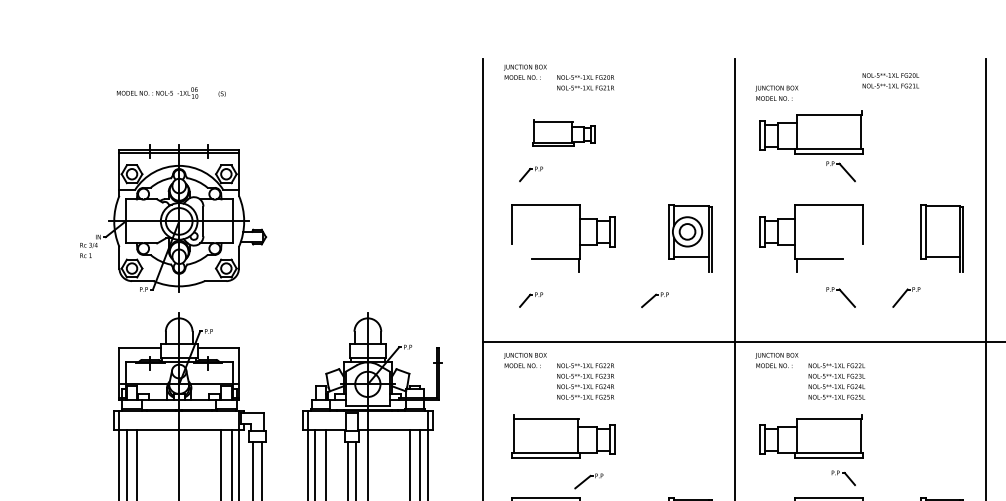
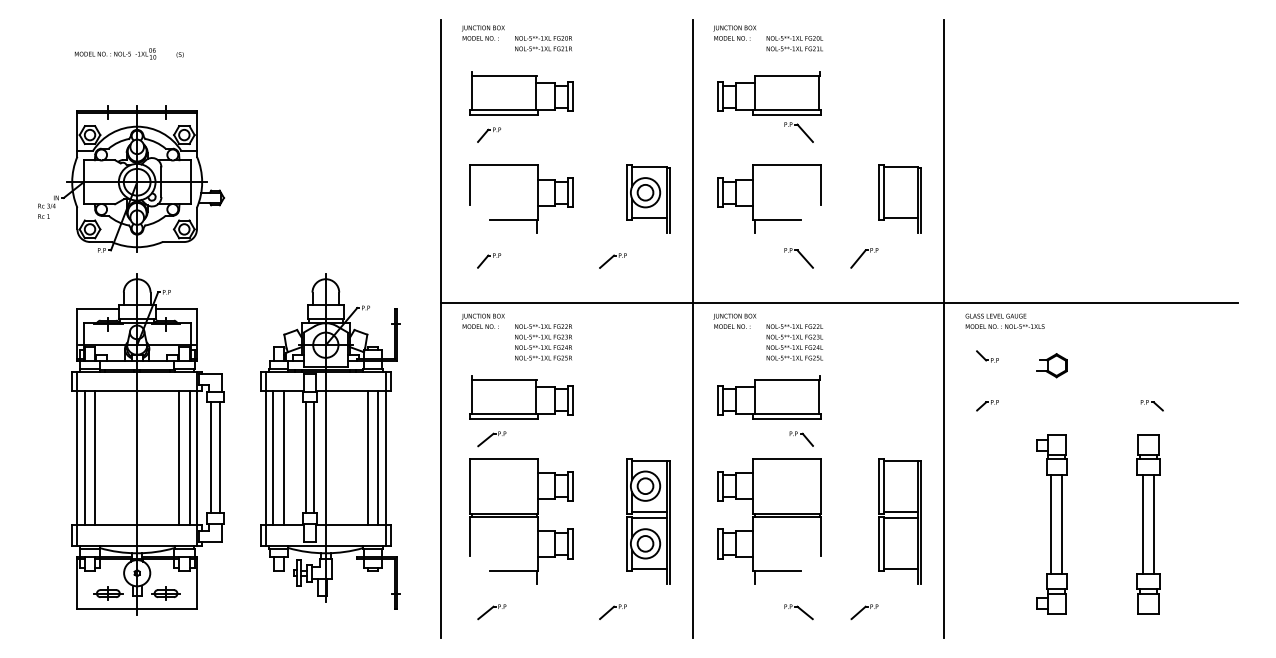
text: (890, 80) -> (794, 43), moved
text: (776, 92) -> (734, 32), moved
part: (563, 132) -> (521, 93), size x1.67
part: (588, 481) -> (491, 439), moved

